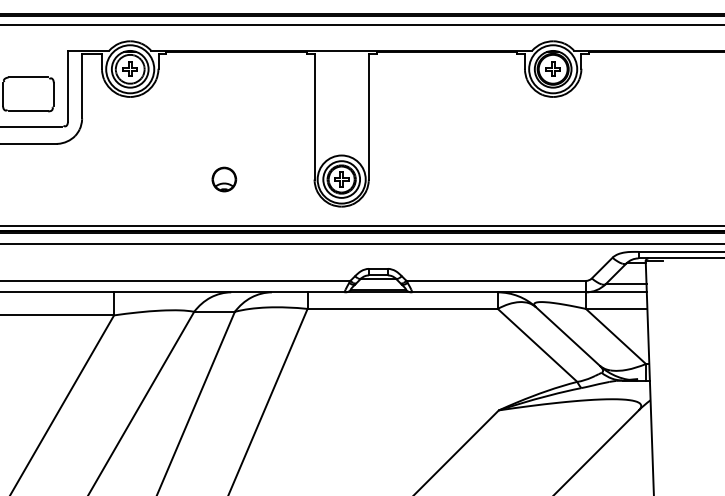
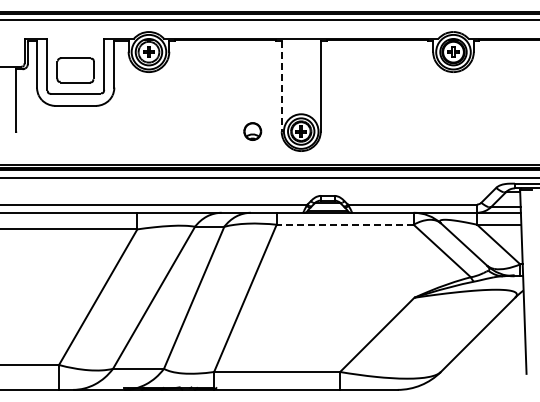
line: (314, 116) -> (281, 86), solid -> dashed
part: (224, 179) -> (252, 131), moved
line: (401, 308) -> (344, 224), solid -> dashed

